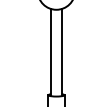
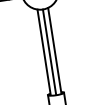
line: (56, 52) -> (49, 51), added

